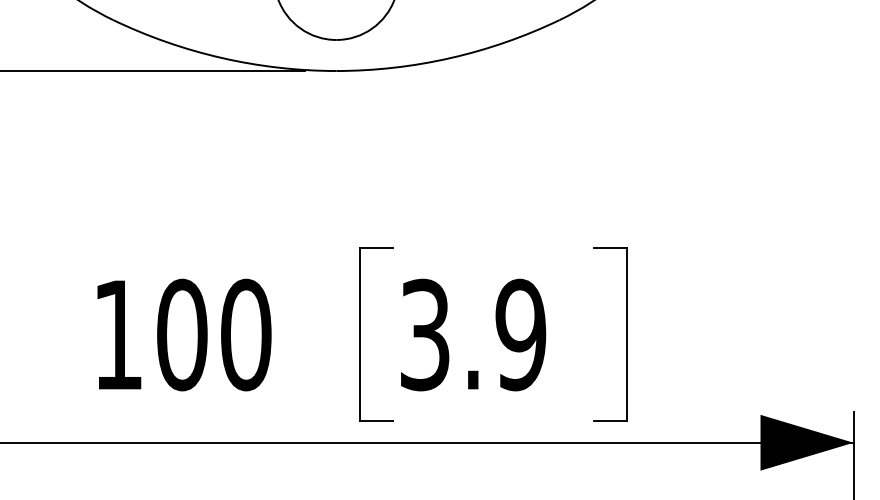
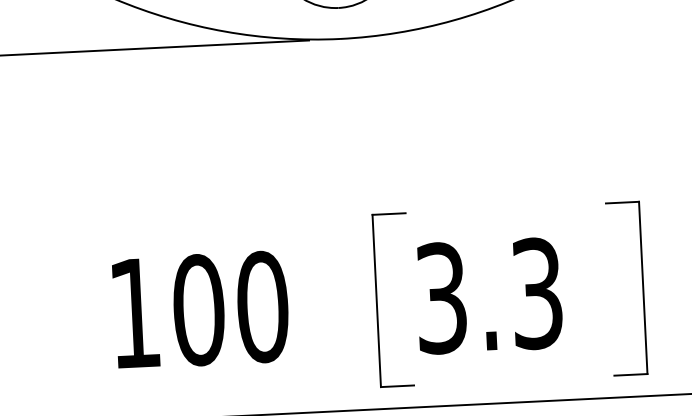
text: (520, 334) -> (536, 293), 3.9 -> 3.3

